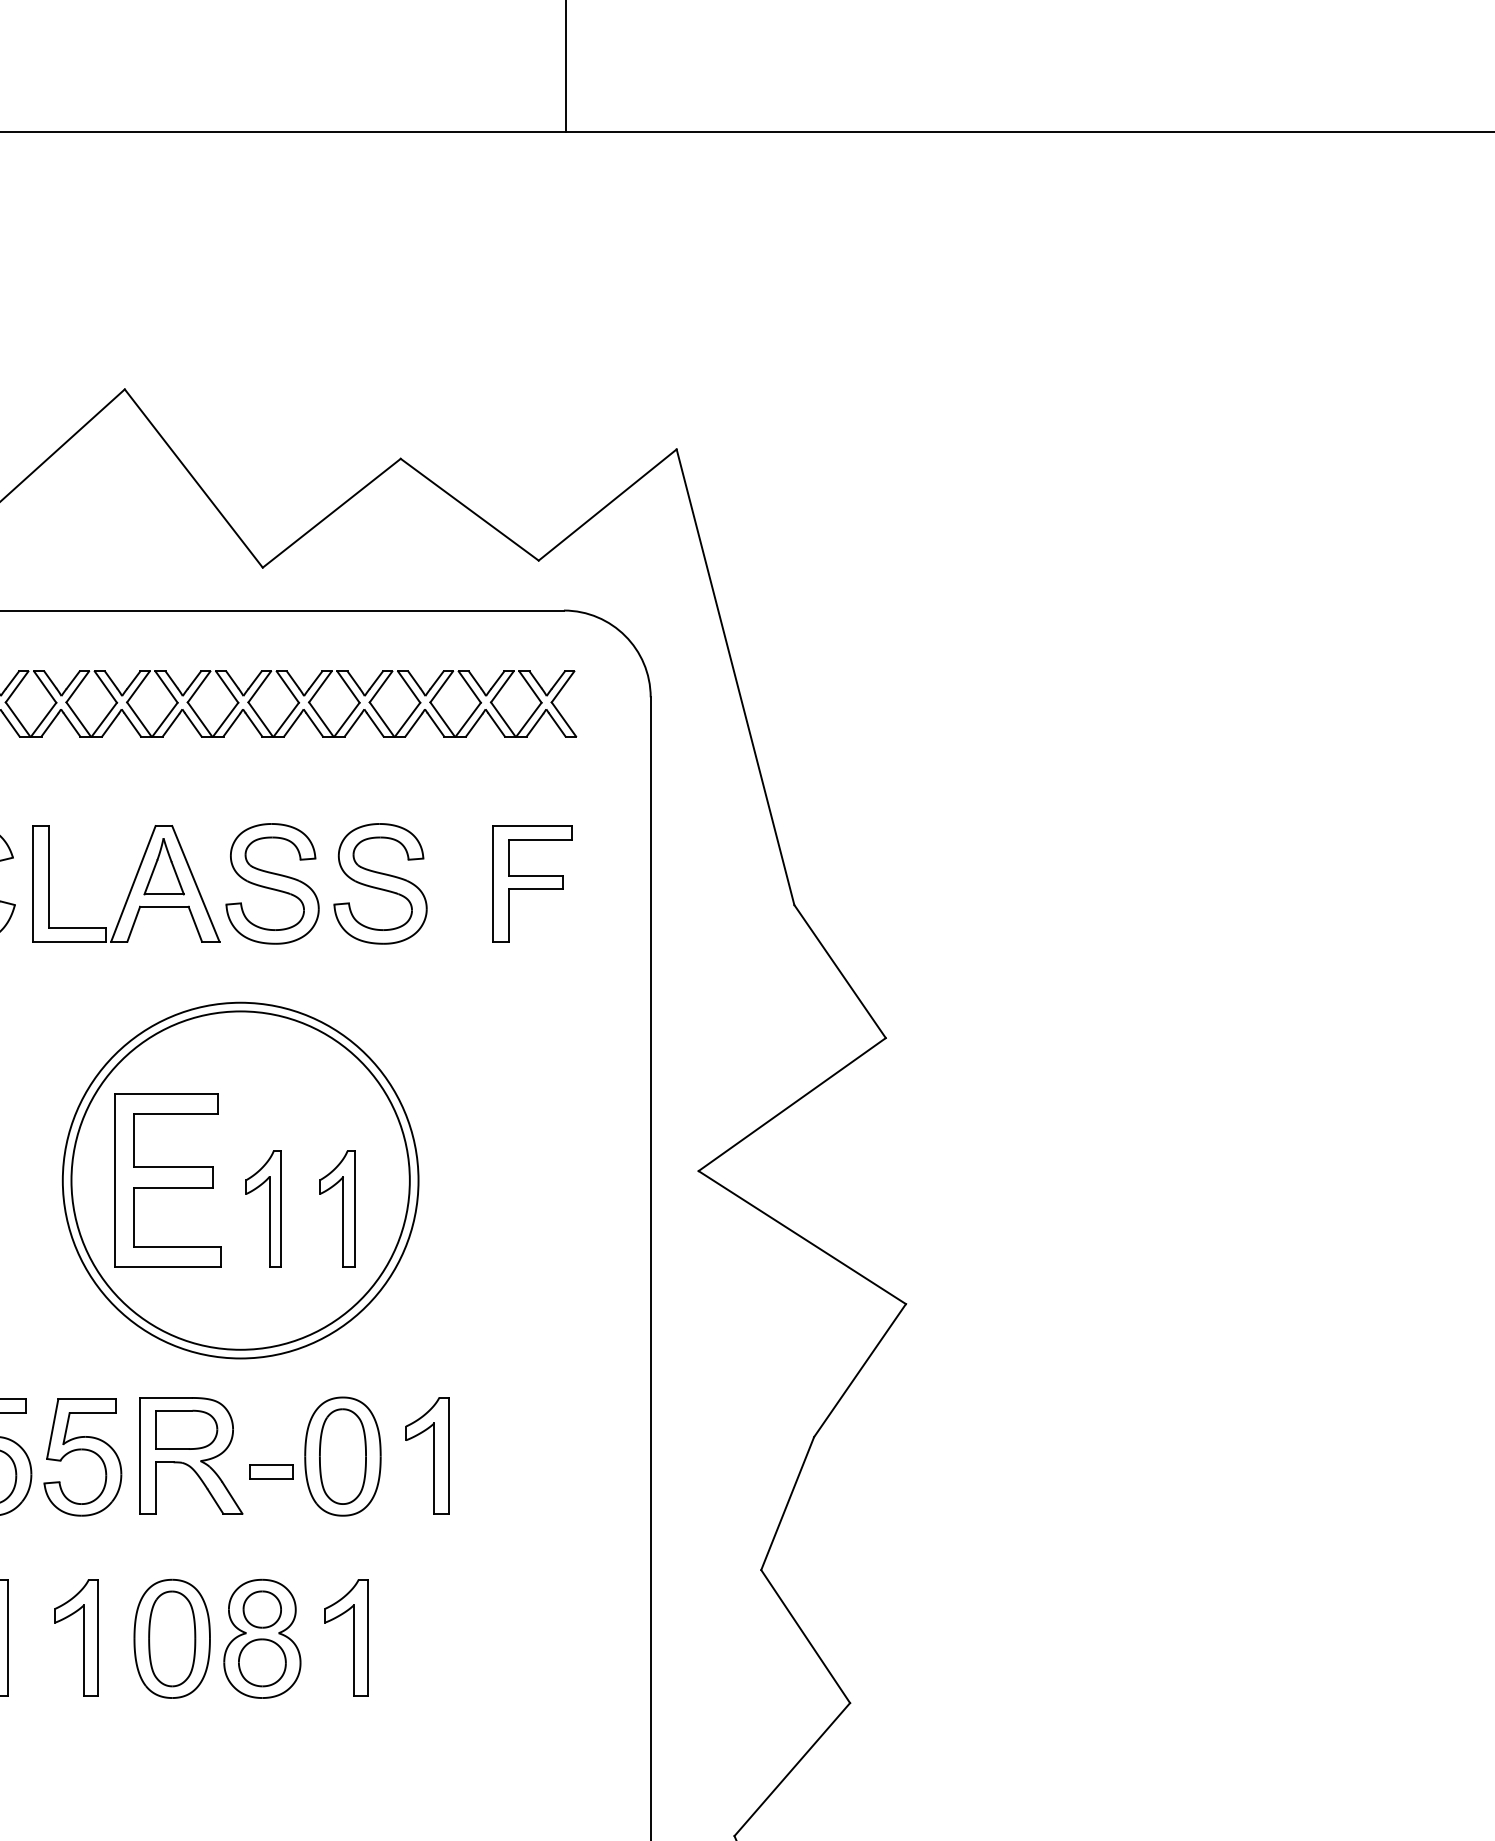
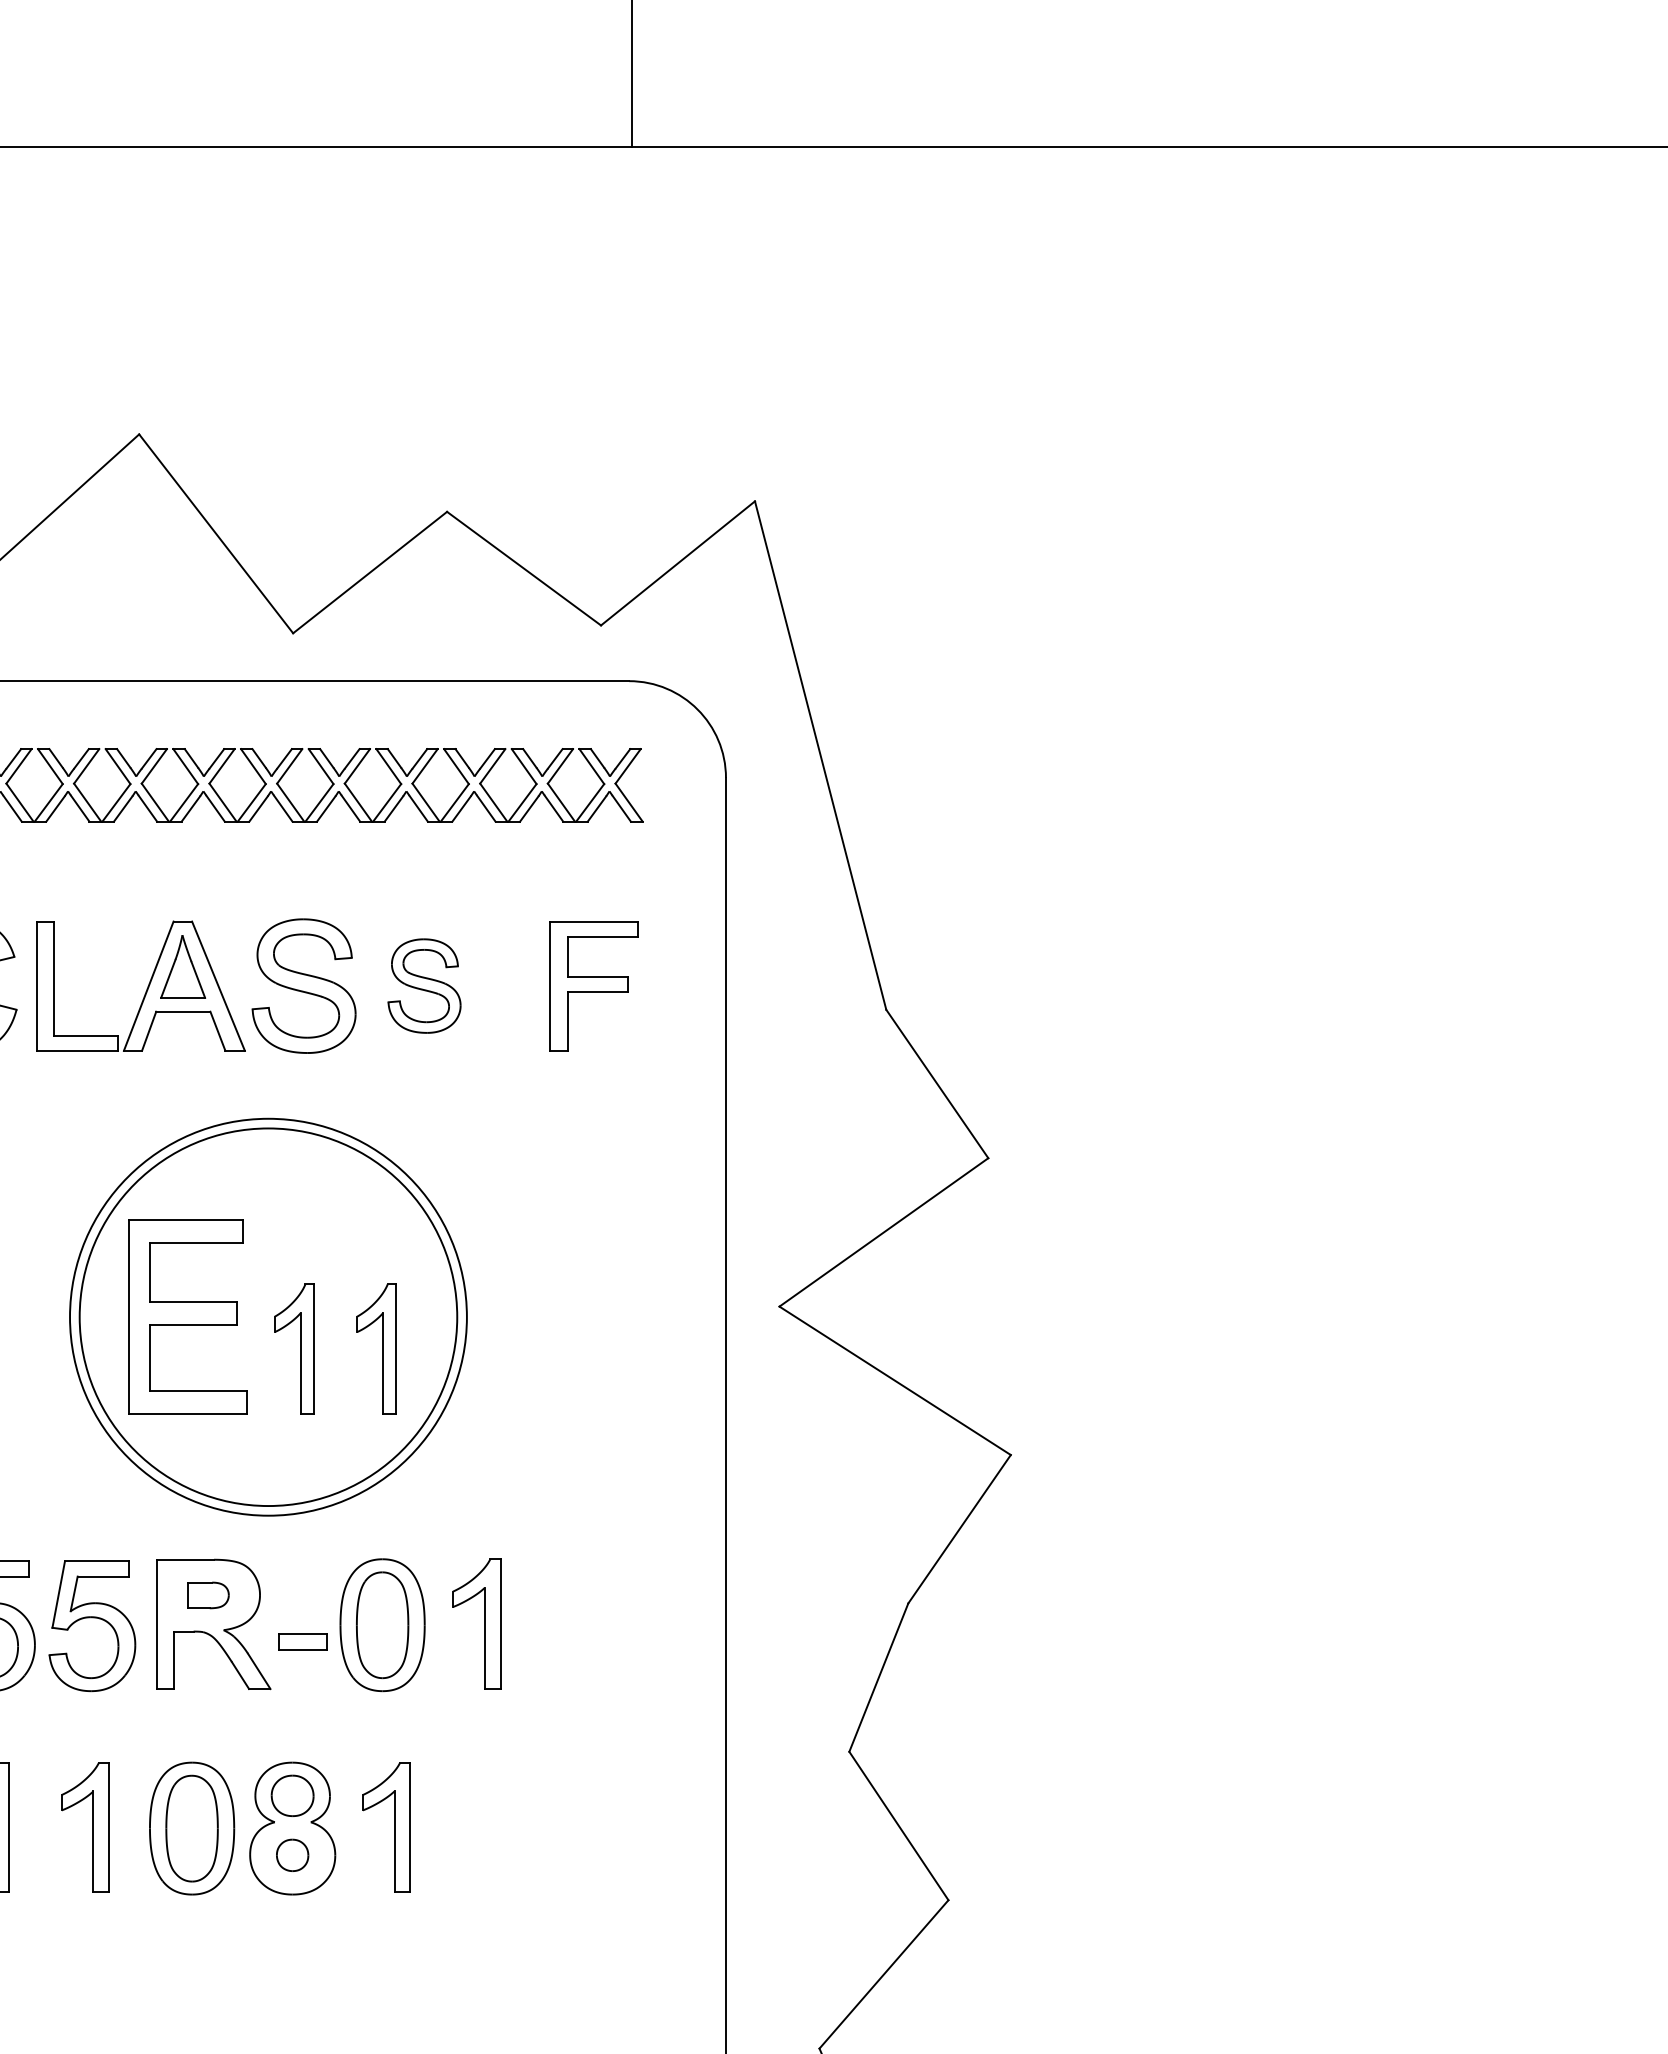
part: (380, 883) -> (424, 985), size x0.7
part: (186, 1429) -> (208, 1595), size x0.6
part: (262, 1663) -> (292, 1855), size x0.6

